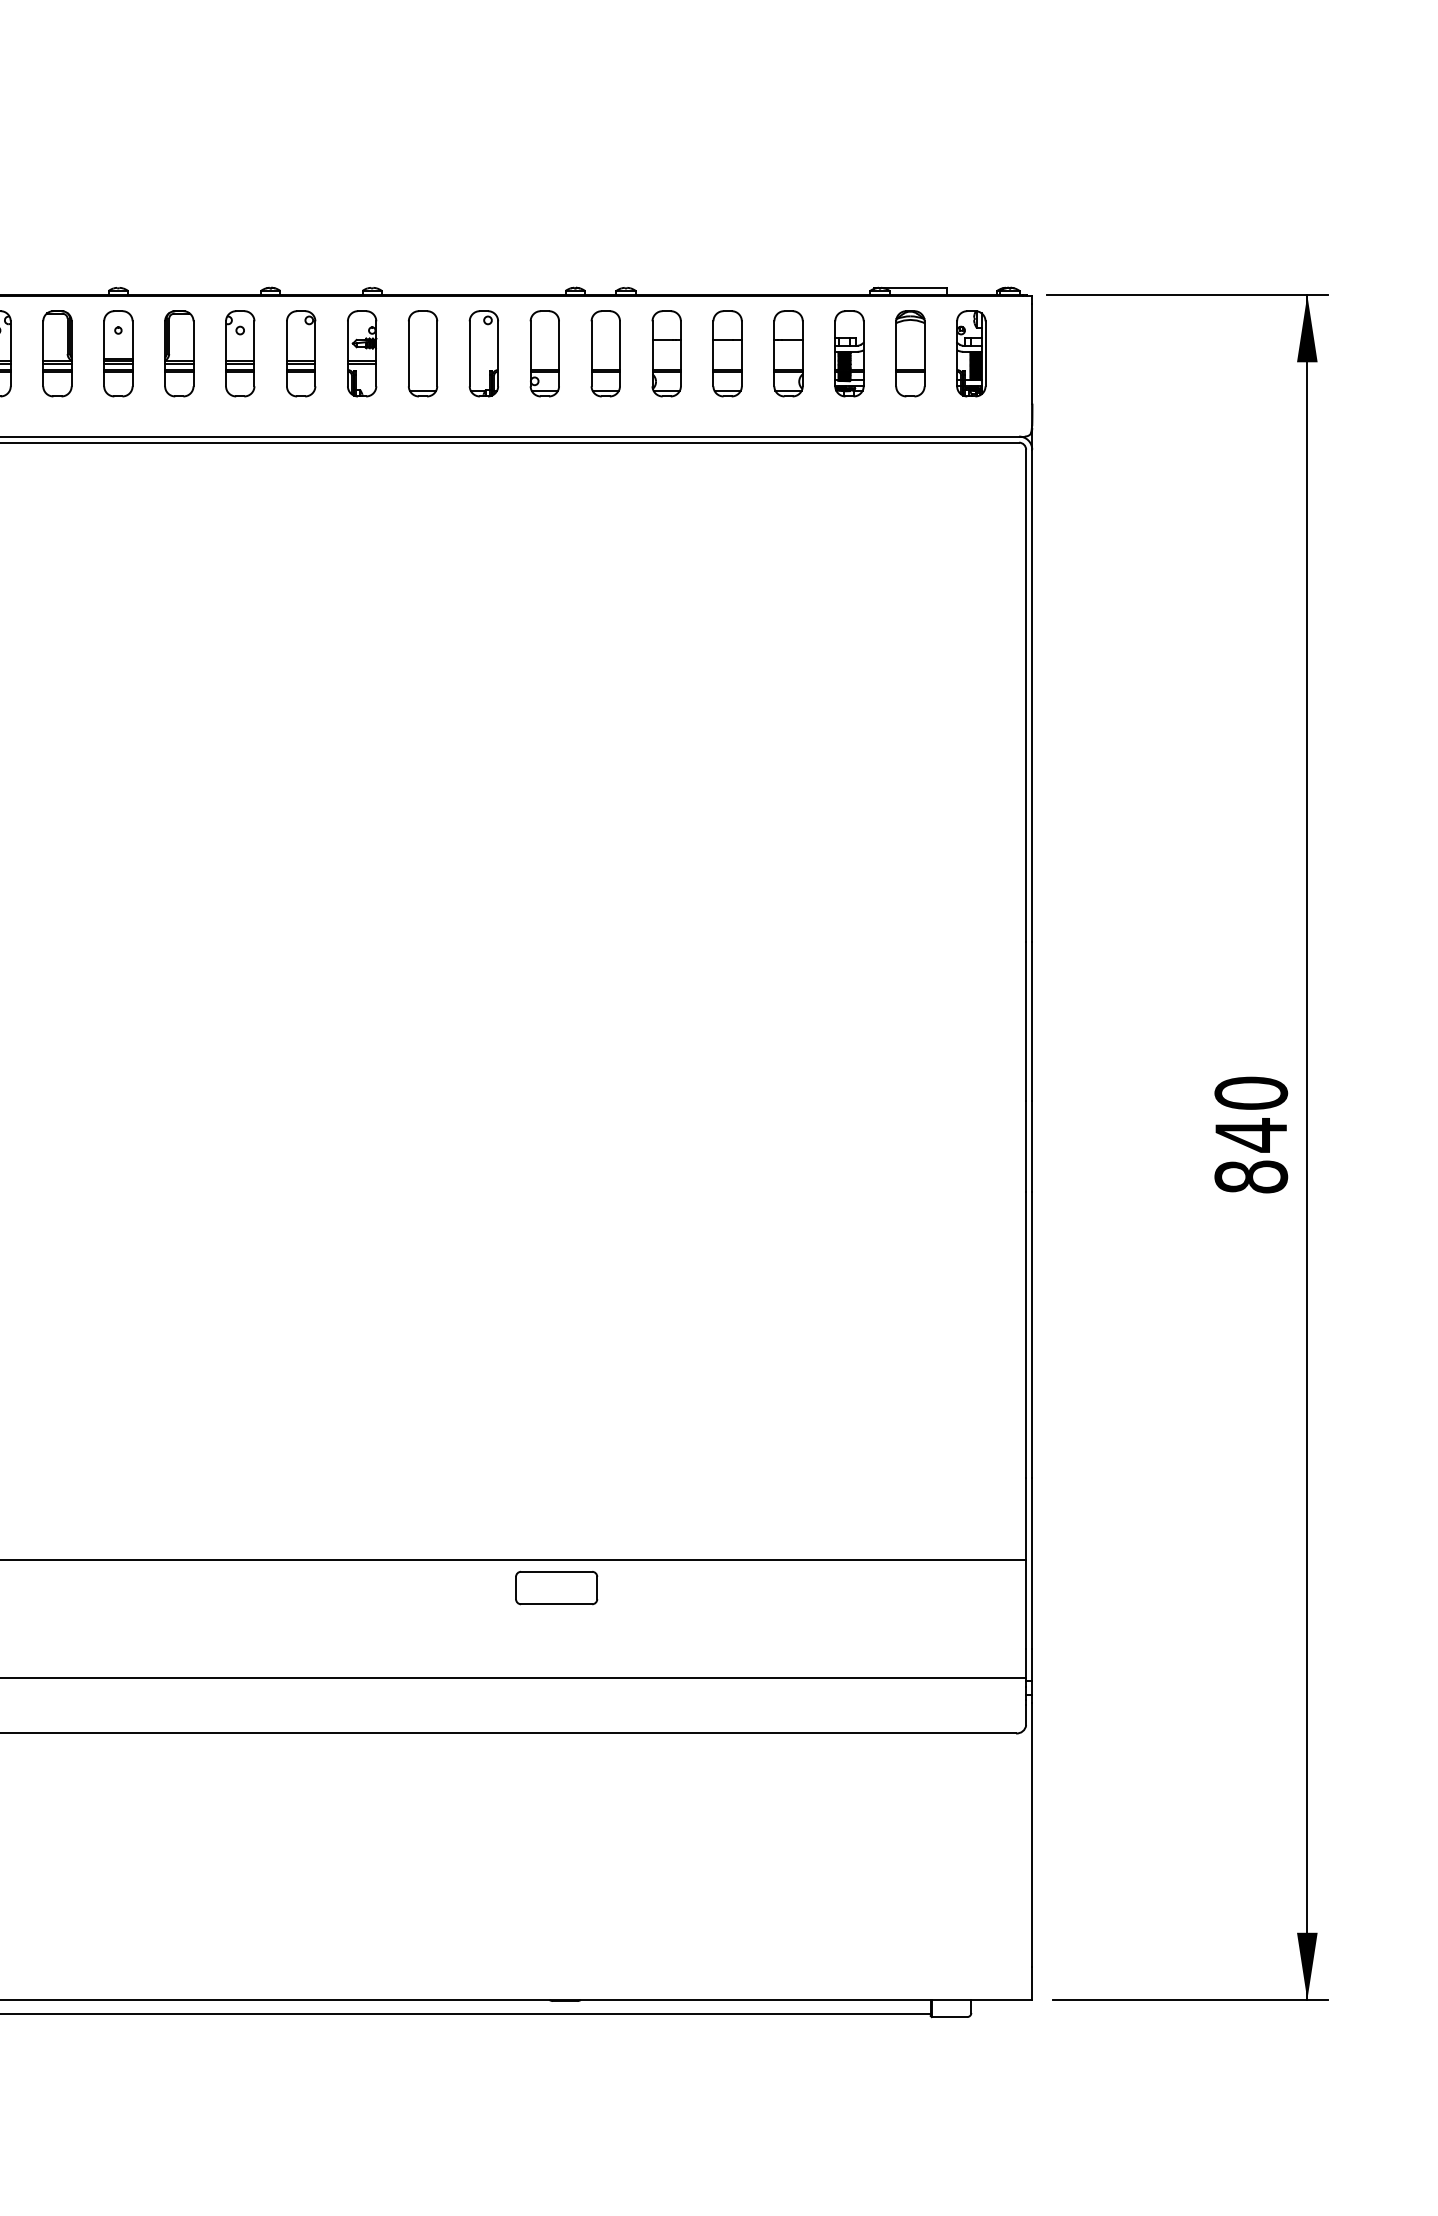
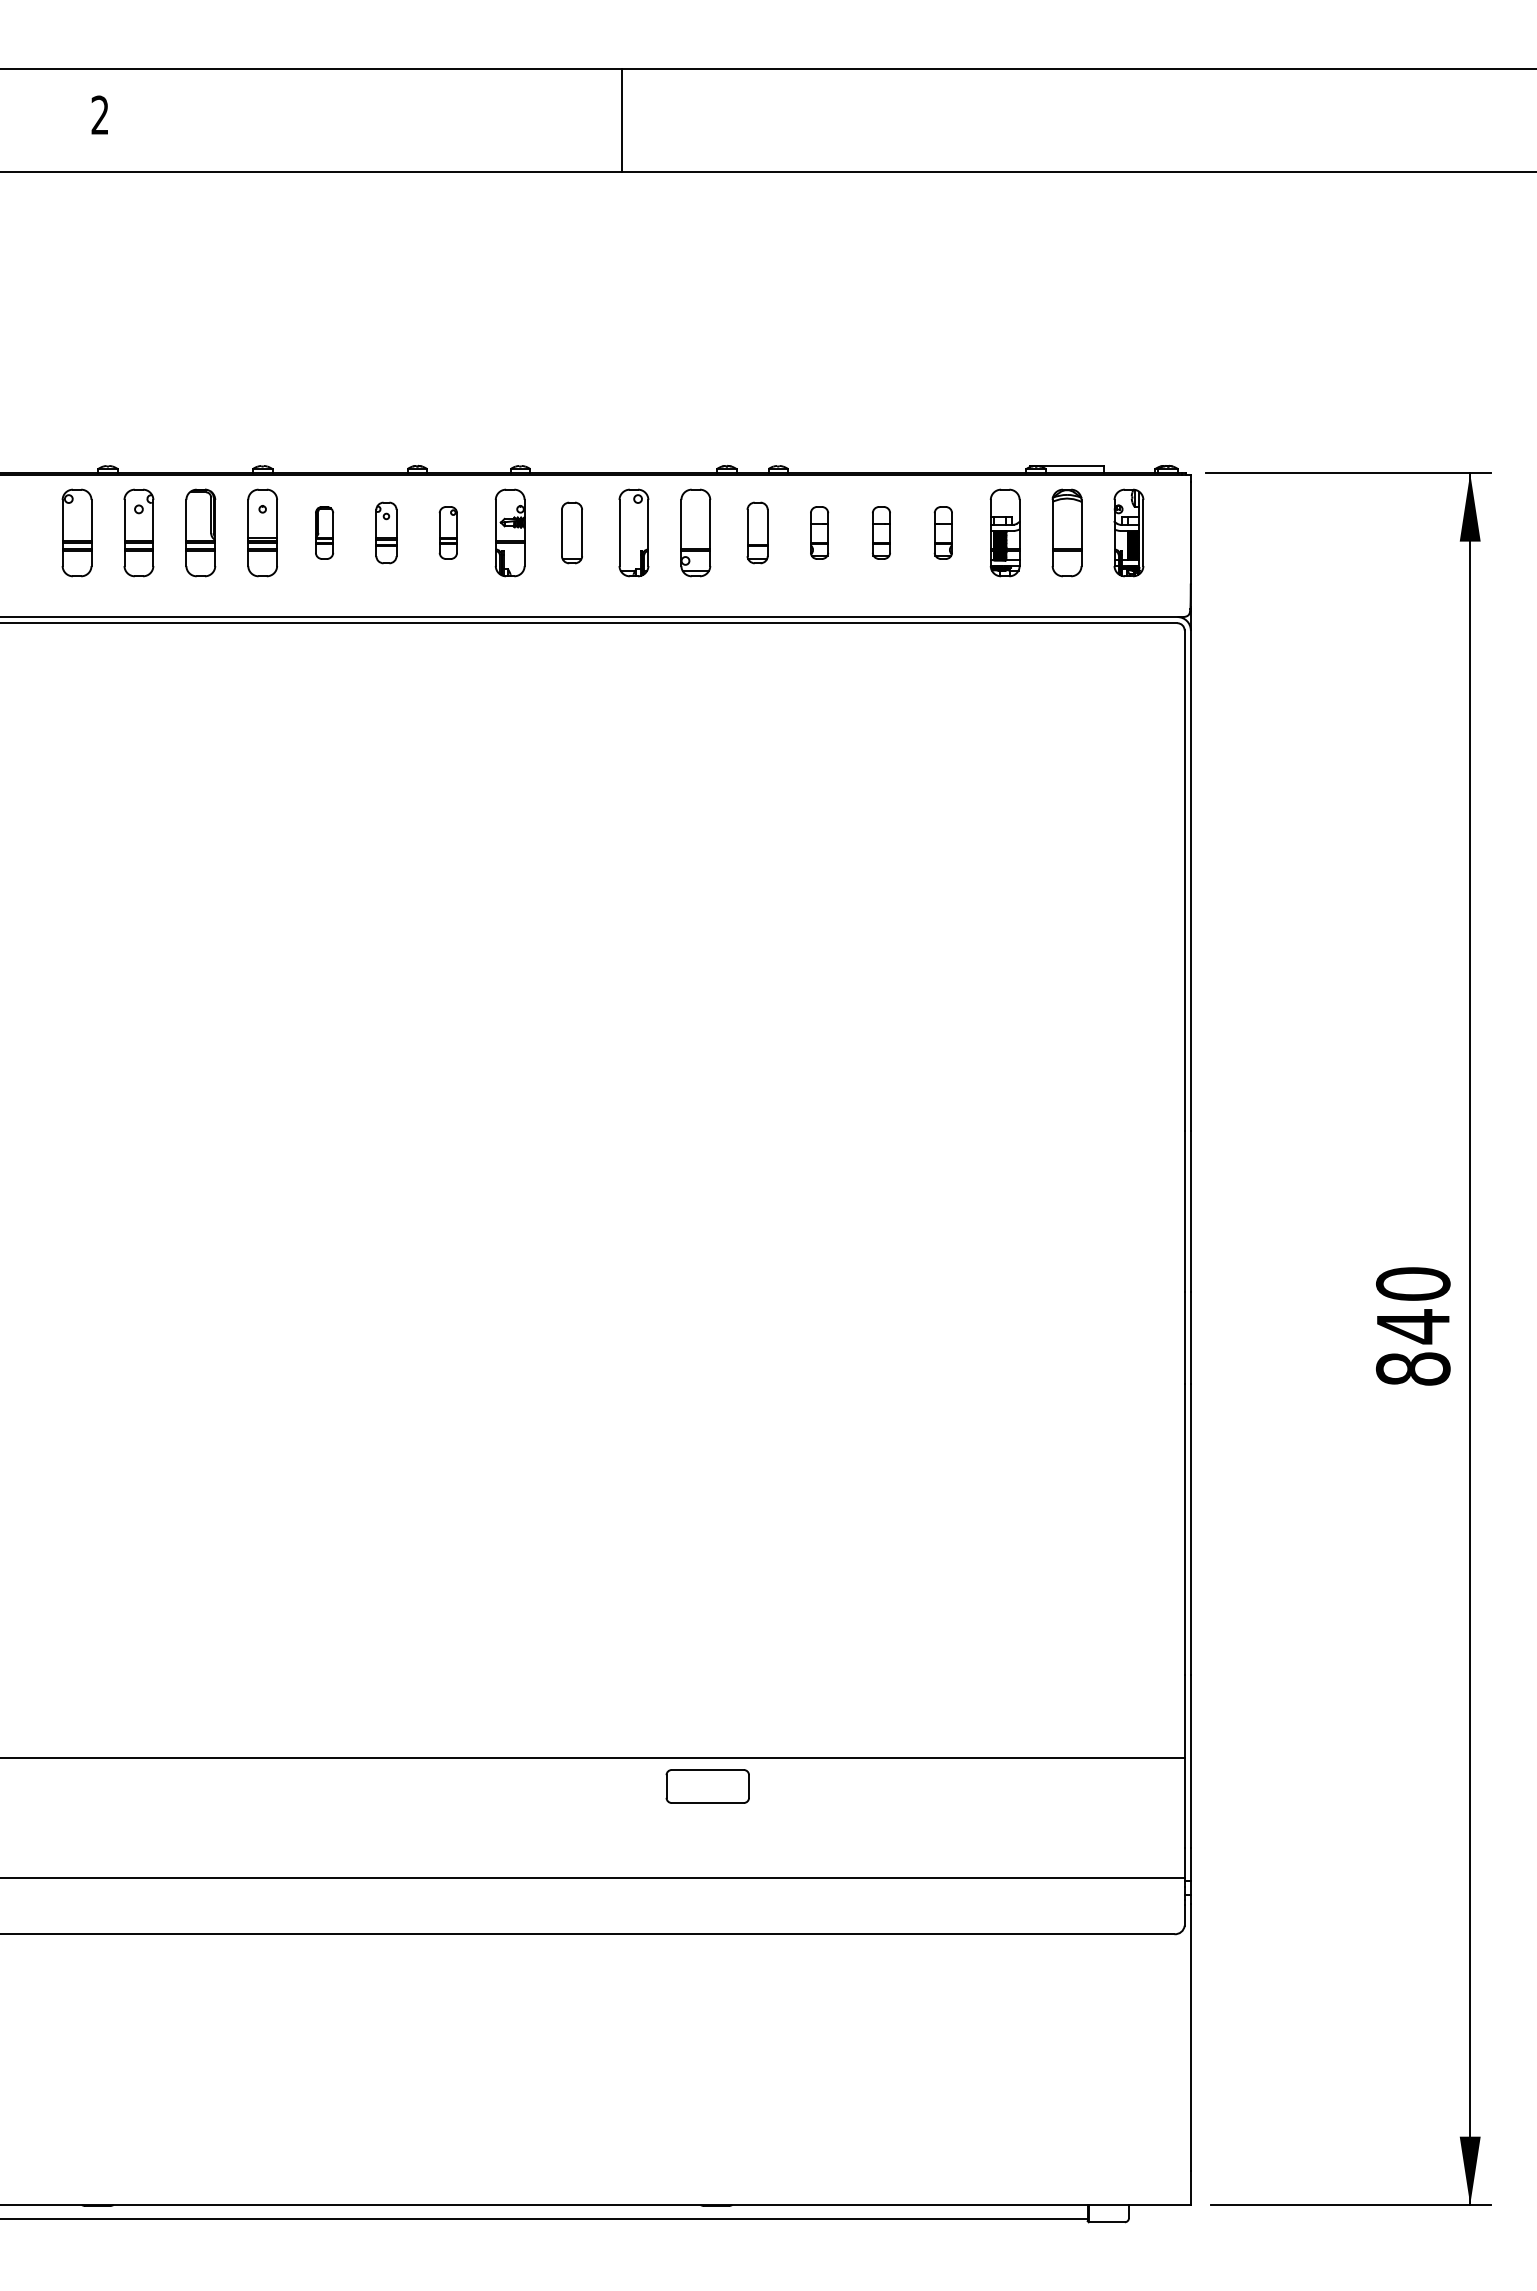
part: (179, 353) -> (324, 532), size x0.6
part: (240, 353) -> (386, 532), size x0.7
part: (301, 353) -> (448, 532), size x0.6
part: (422, 353) -> (571, 532), size x0.7
part: (605, 353) -> (757, 532), size x0.7
part: (666, 353) -> (819, 532), size x0.6
part: (727, 353) -> (881, 532), size x0.6
part: (788, 353) -> (943, 532), size x0.6

